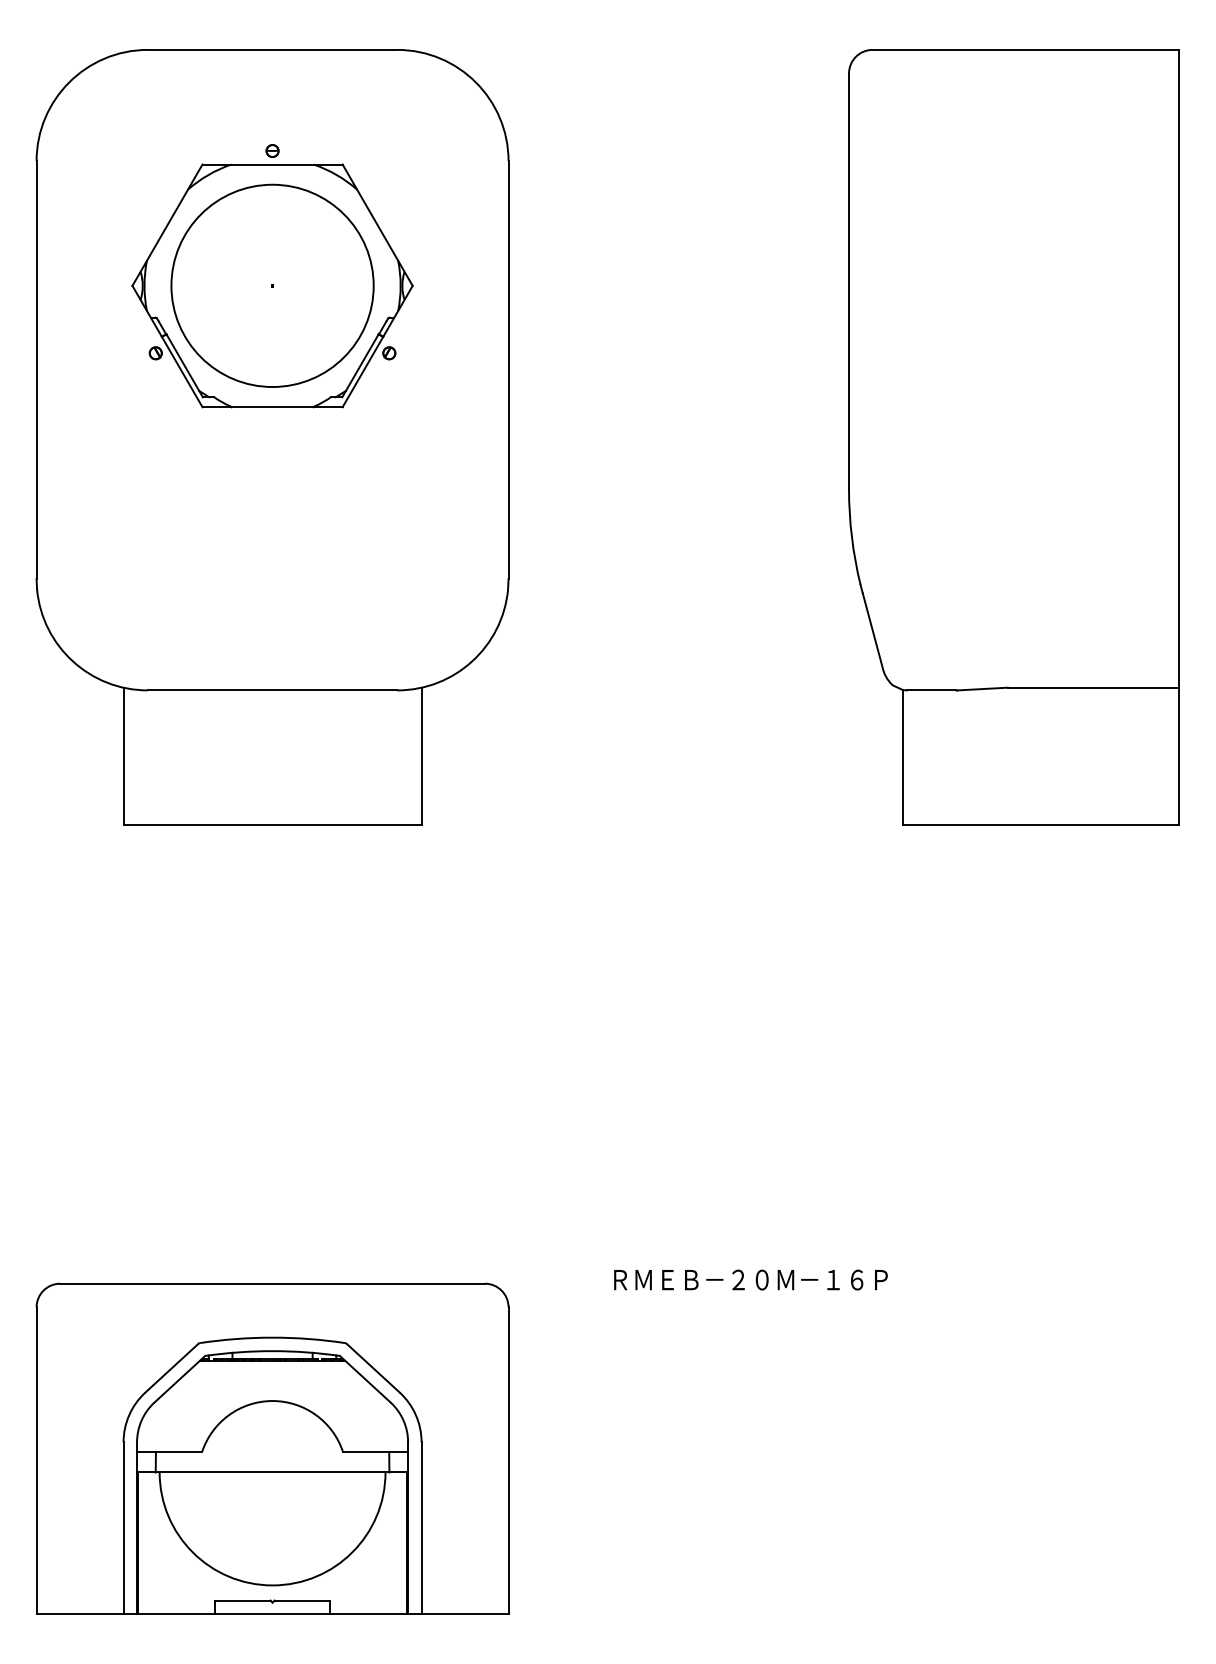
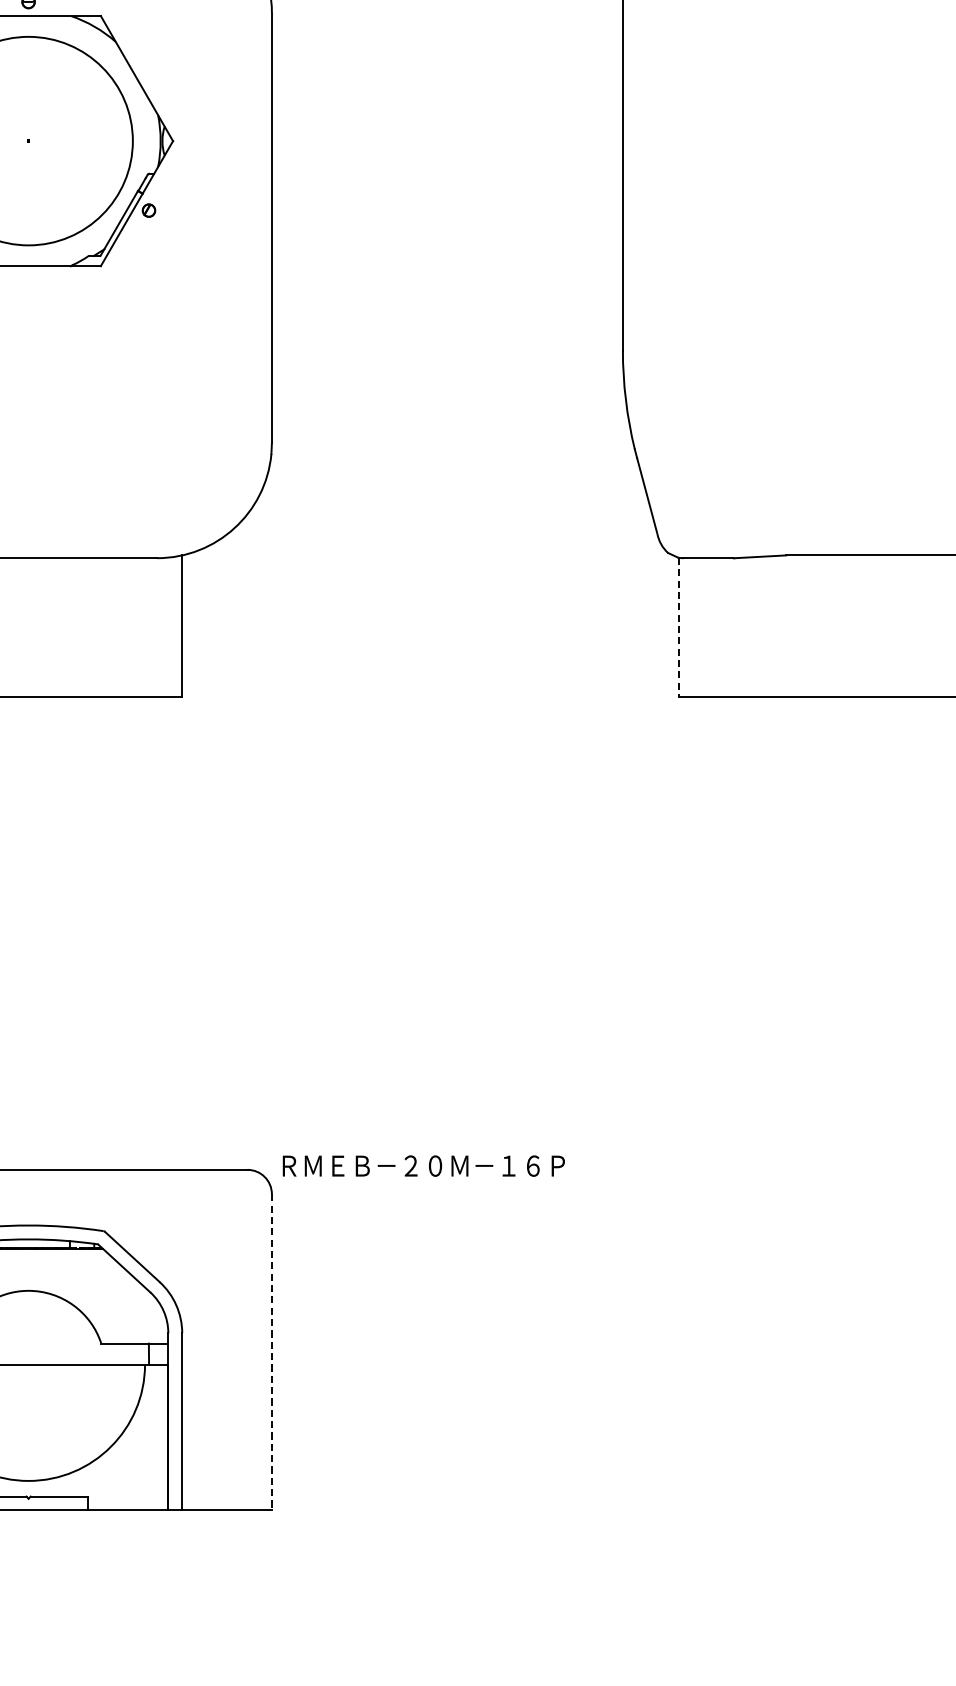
line: (902, 757) -> (678, 627), solid -> dashed
text: (750, 1279) -> (423, 1165), moved
line: (508, 1461) -> (271, 1353), solid -> dashed

